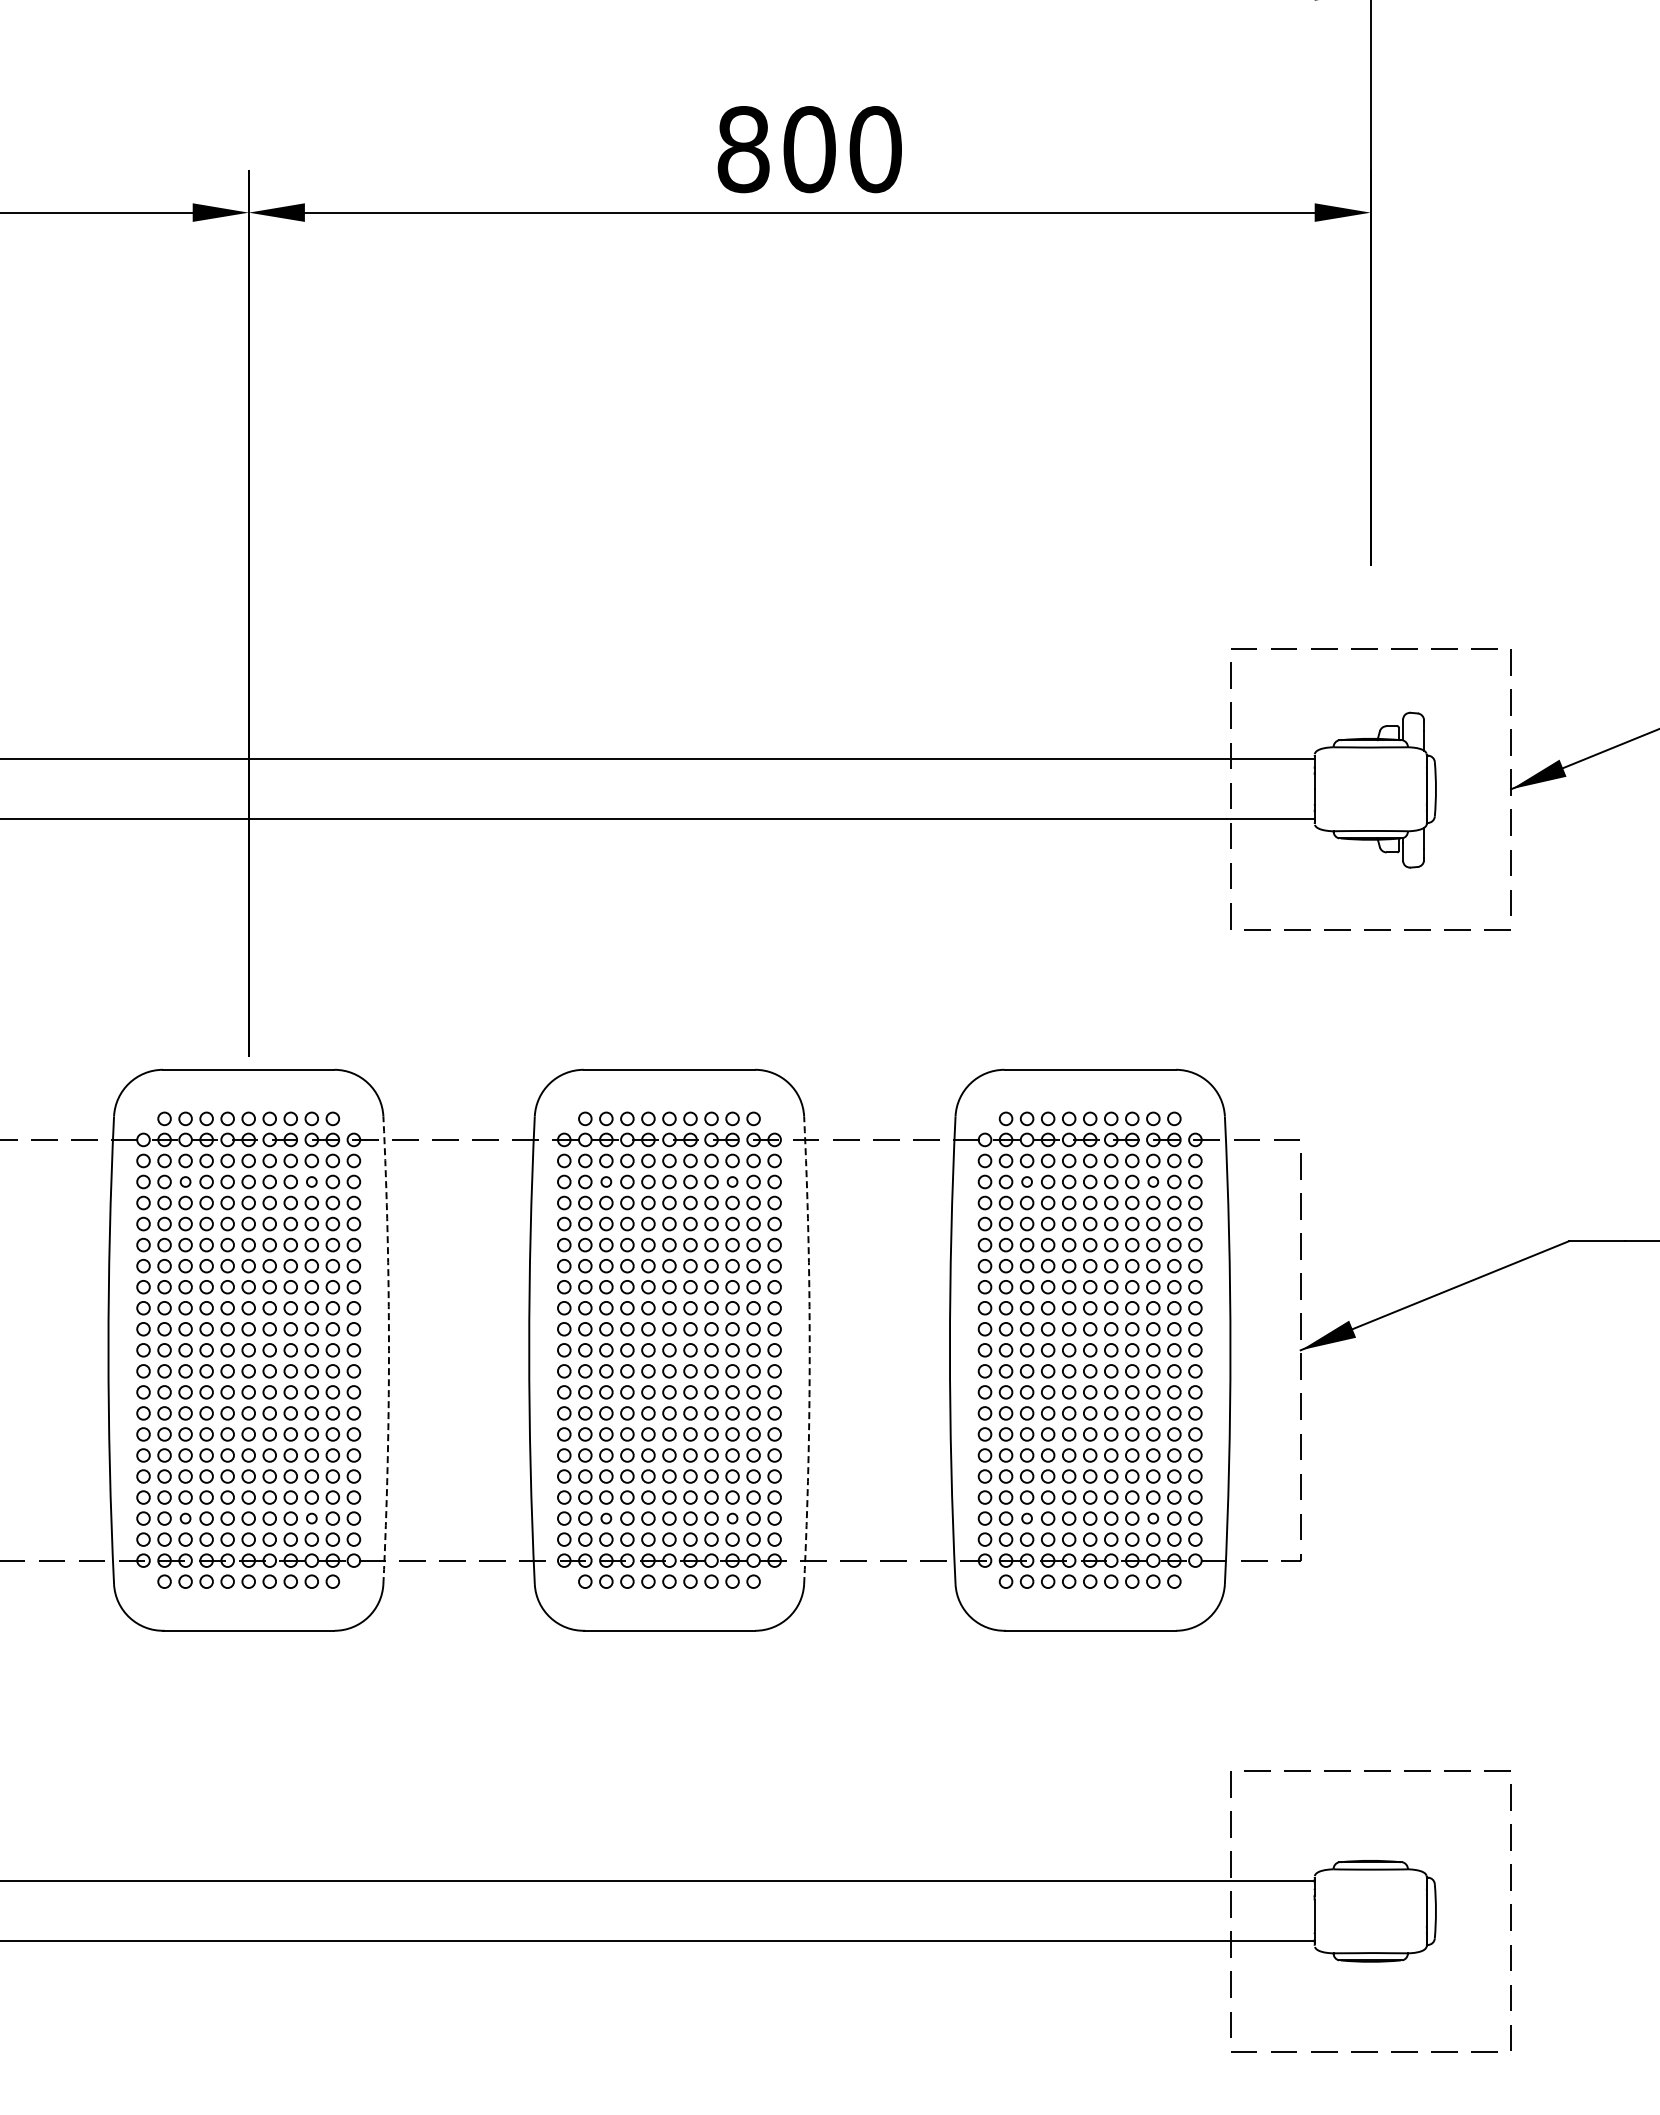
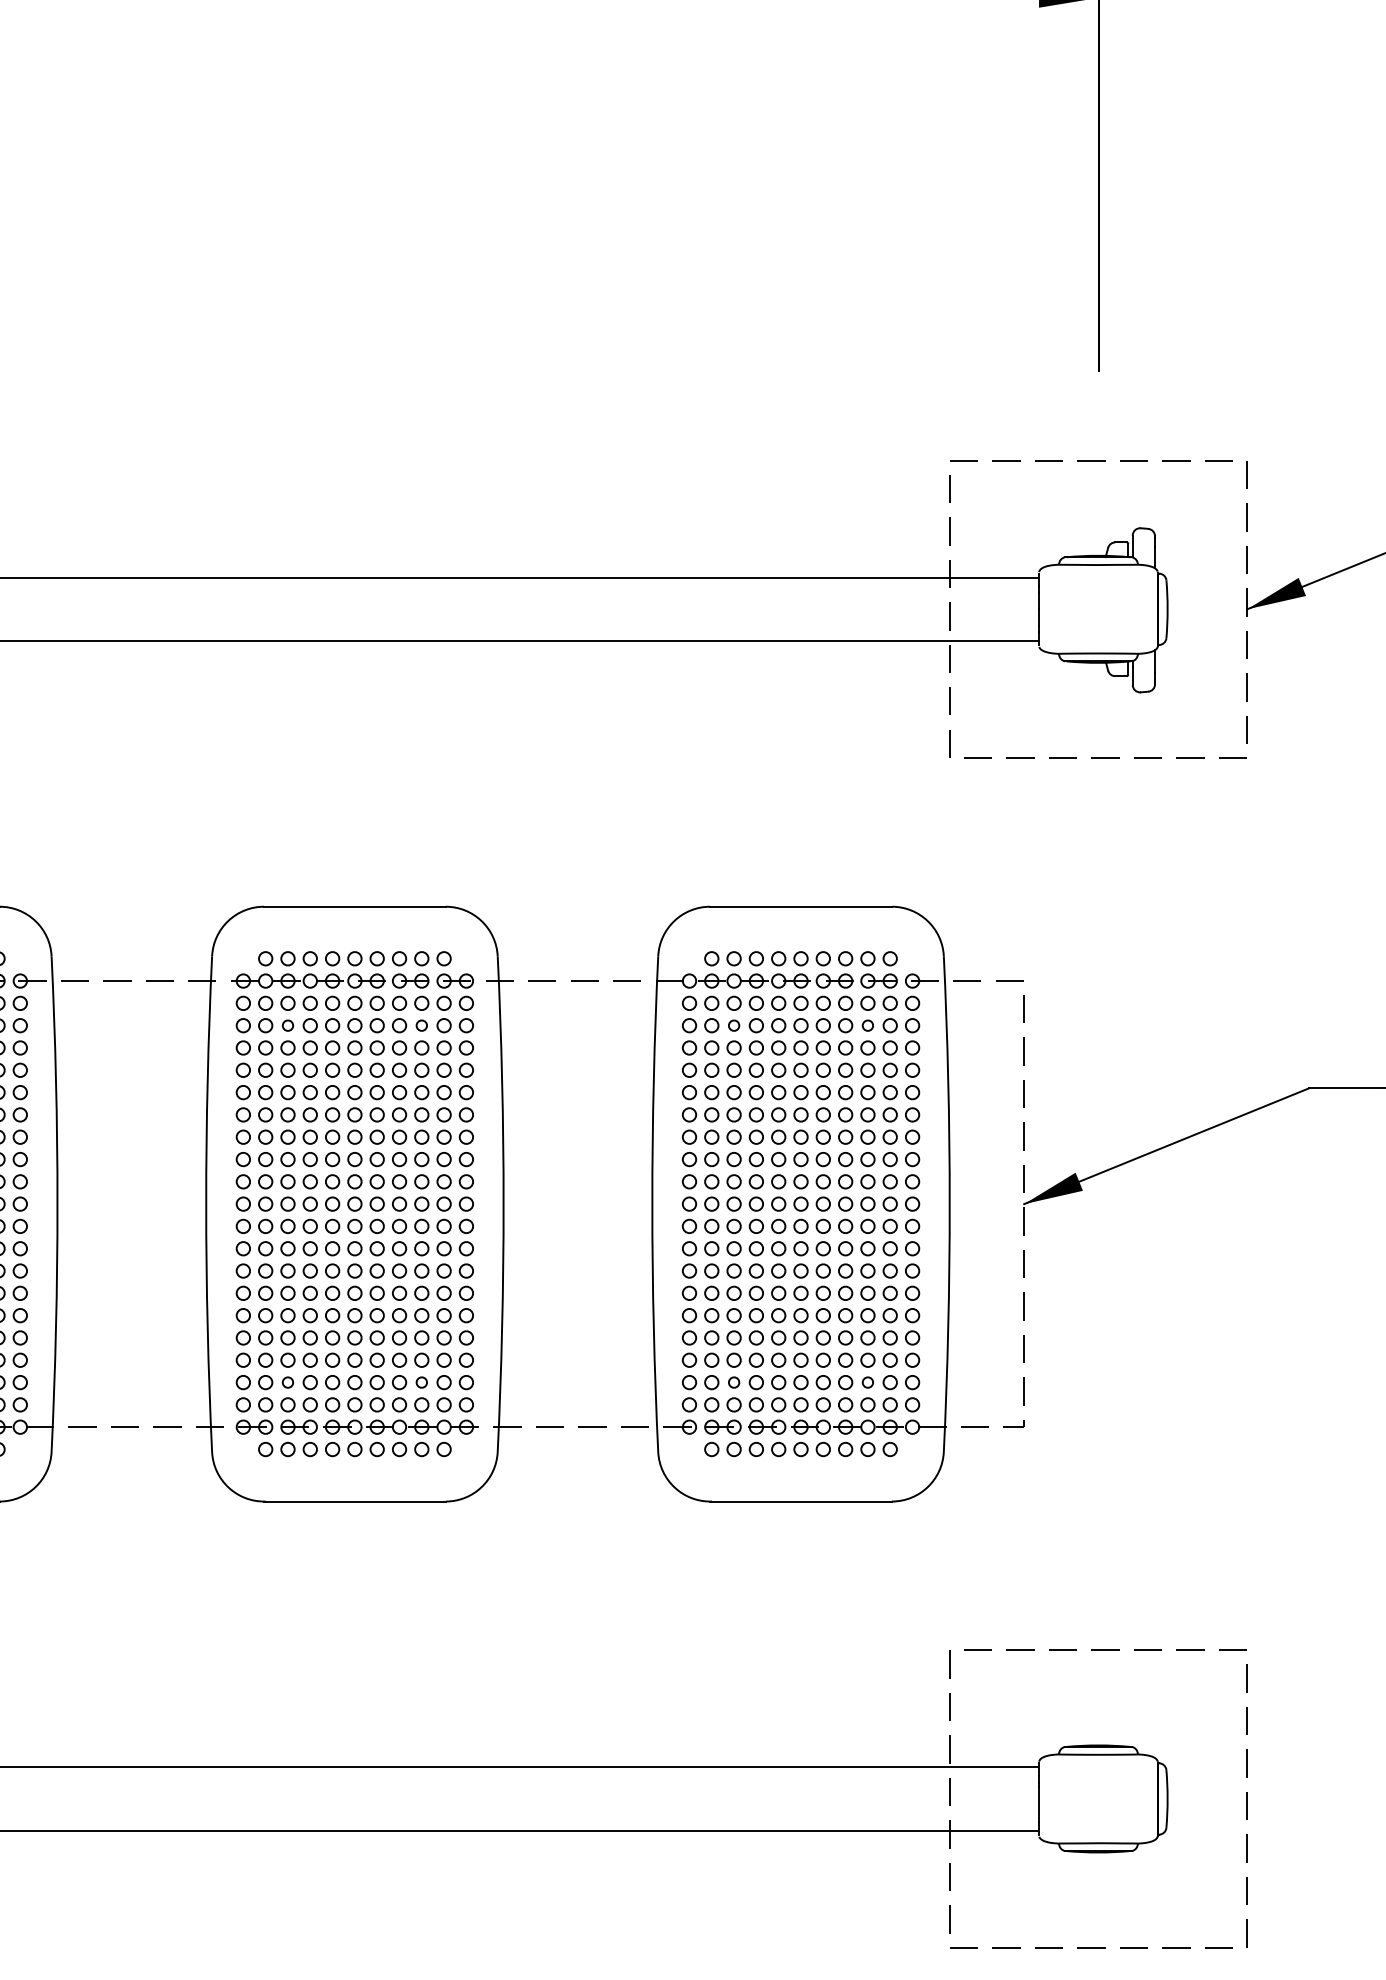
arc: (388, 1350) -> (57, 1204), dashed -> solid
arc: (809, 1350) -> (503, 1204), dashed -> solid

